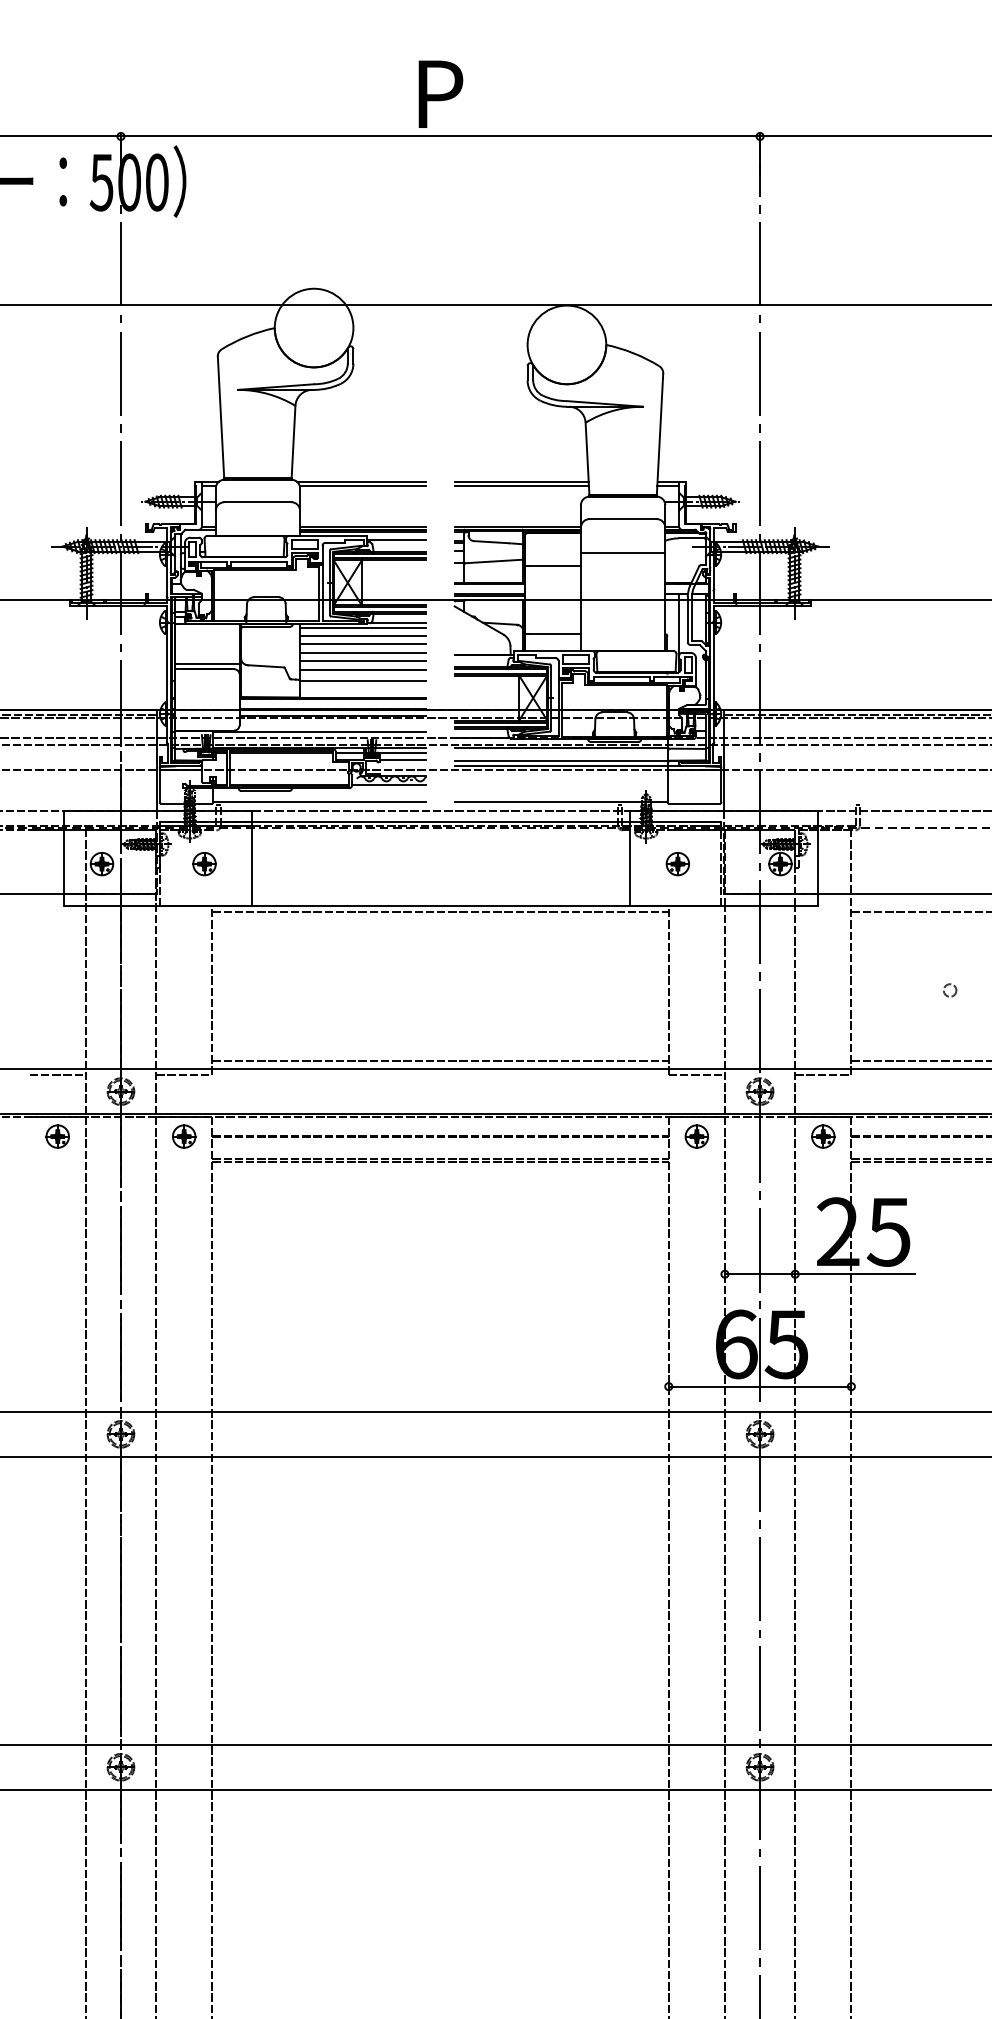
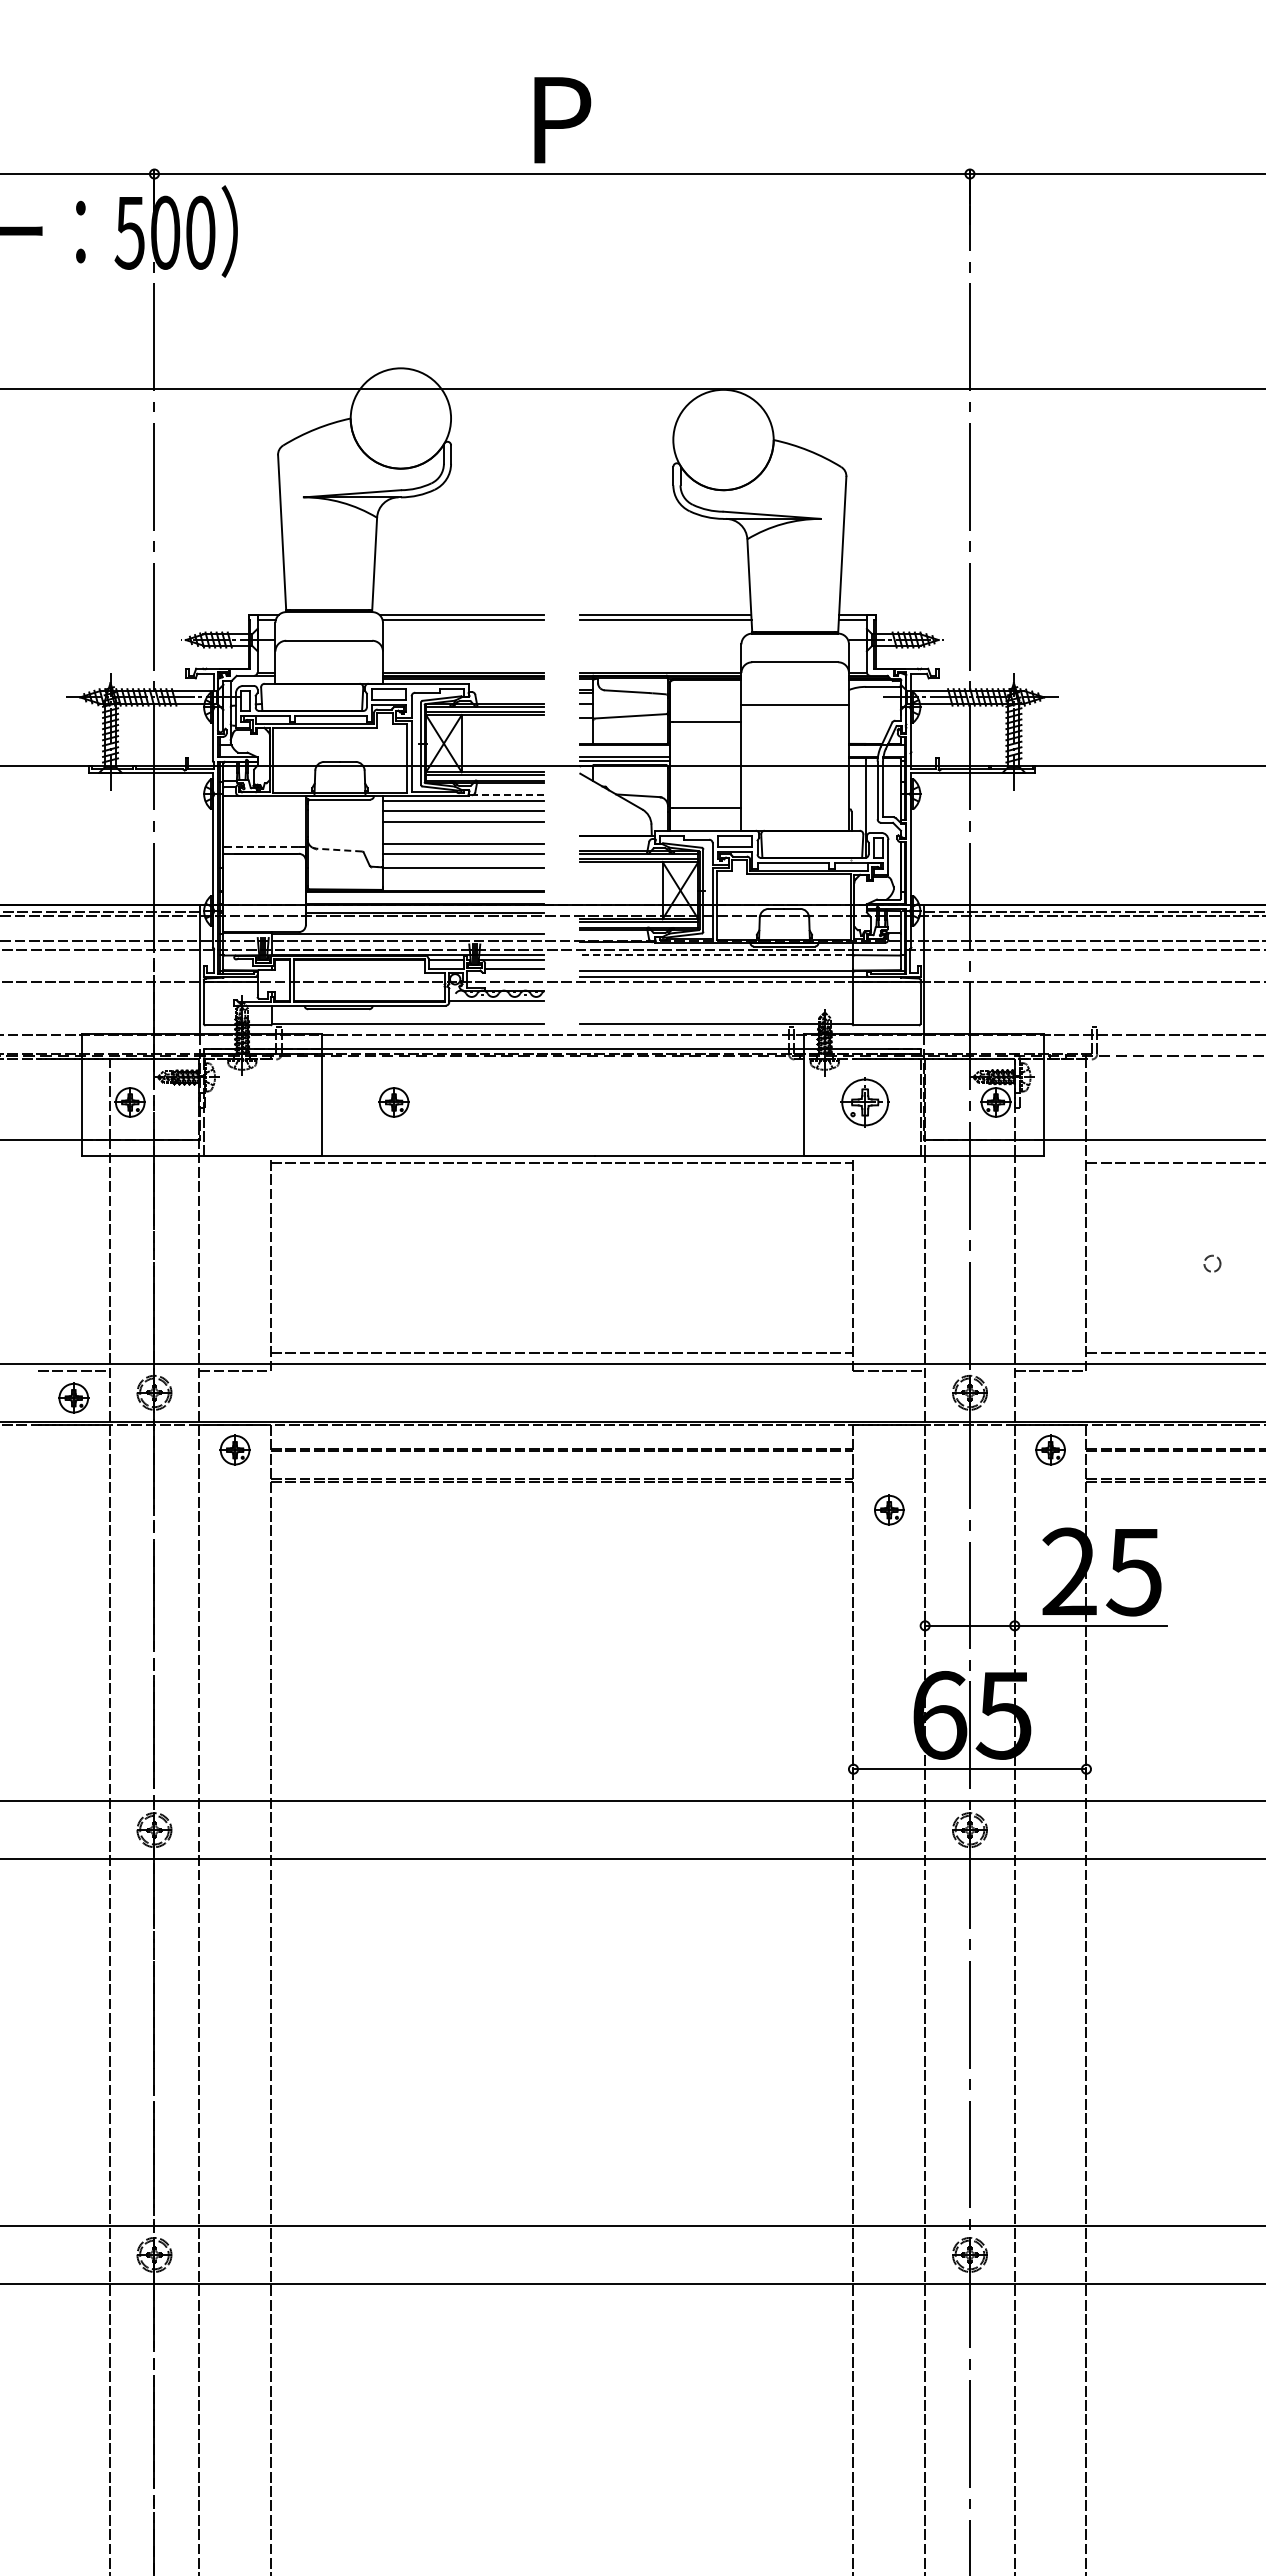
line: (396, 539) -> (506, 688), removed
line: (398, 622) -> (508, 794), solid -> dashed
line: (363, 652) -> (463, 832), removed
line: (205, 663) -> (262, 846), solid -> dashed
line: (265, 666) -> (338, 850), solid -> dashed
line: (560, 748) -> (715, 954), solid -> dashed
part: (204, 864) -> (393, 1102), moved
part: (677, 864) -> (864, 1102), size x1.6
part: (57, 1136) -> (73, 1397), moved
part: (697, 1136) -> (889, 1509), moved

